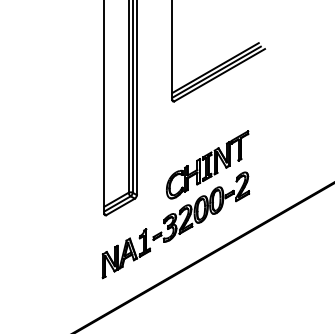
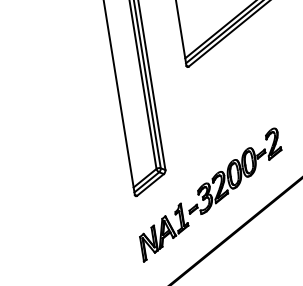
part: (207, 164) -> (233, 126), removed

